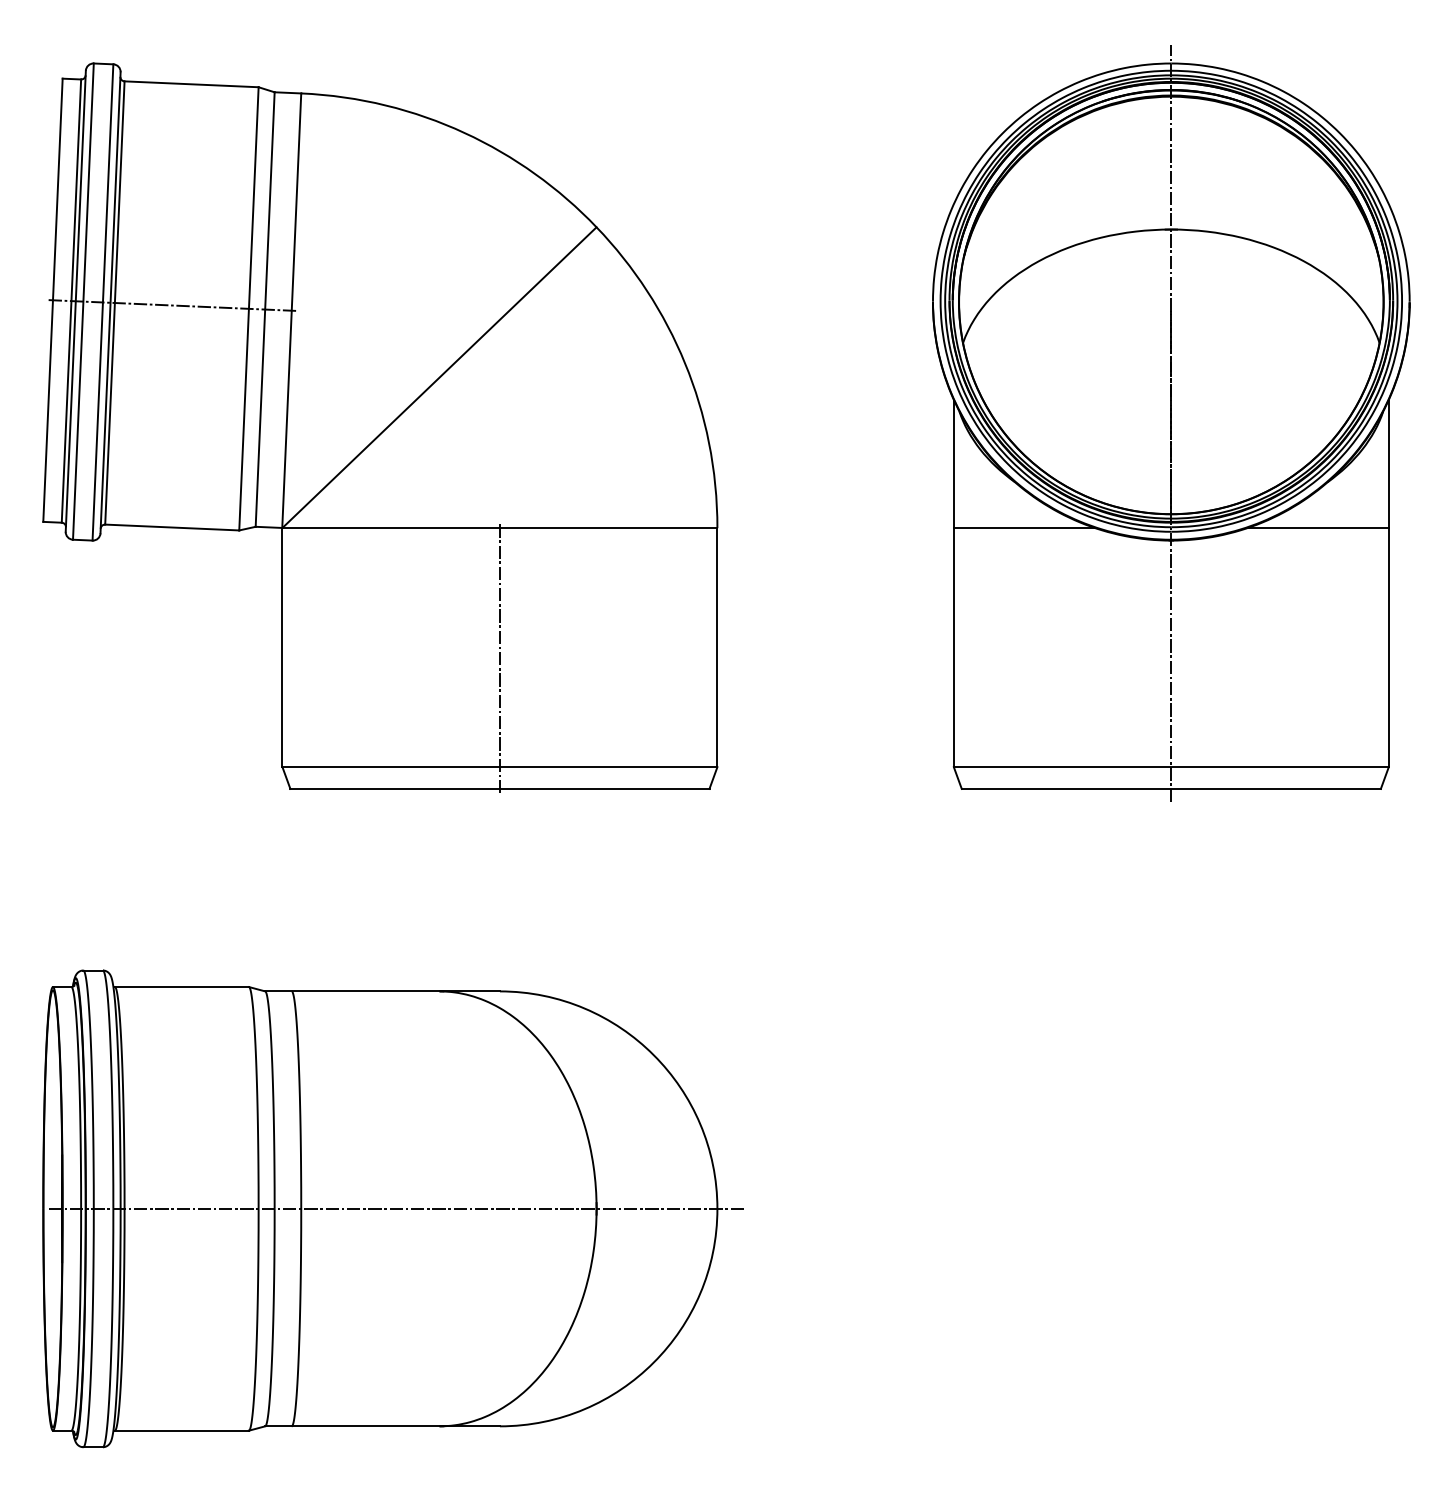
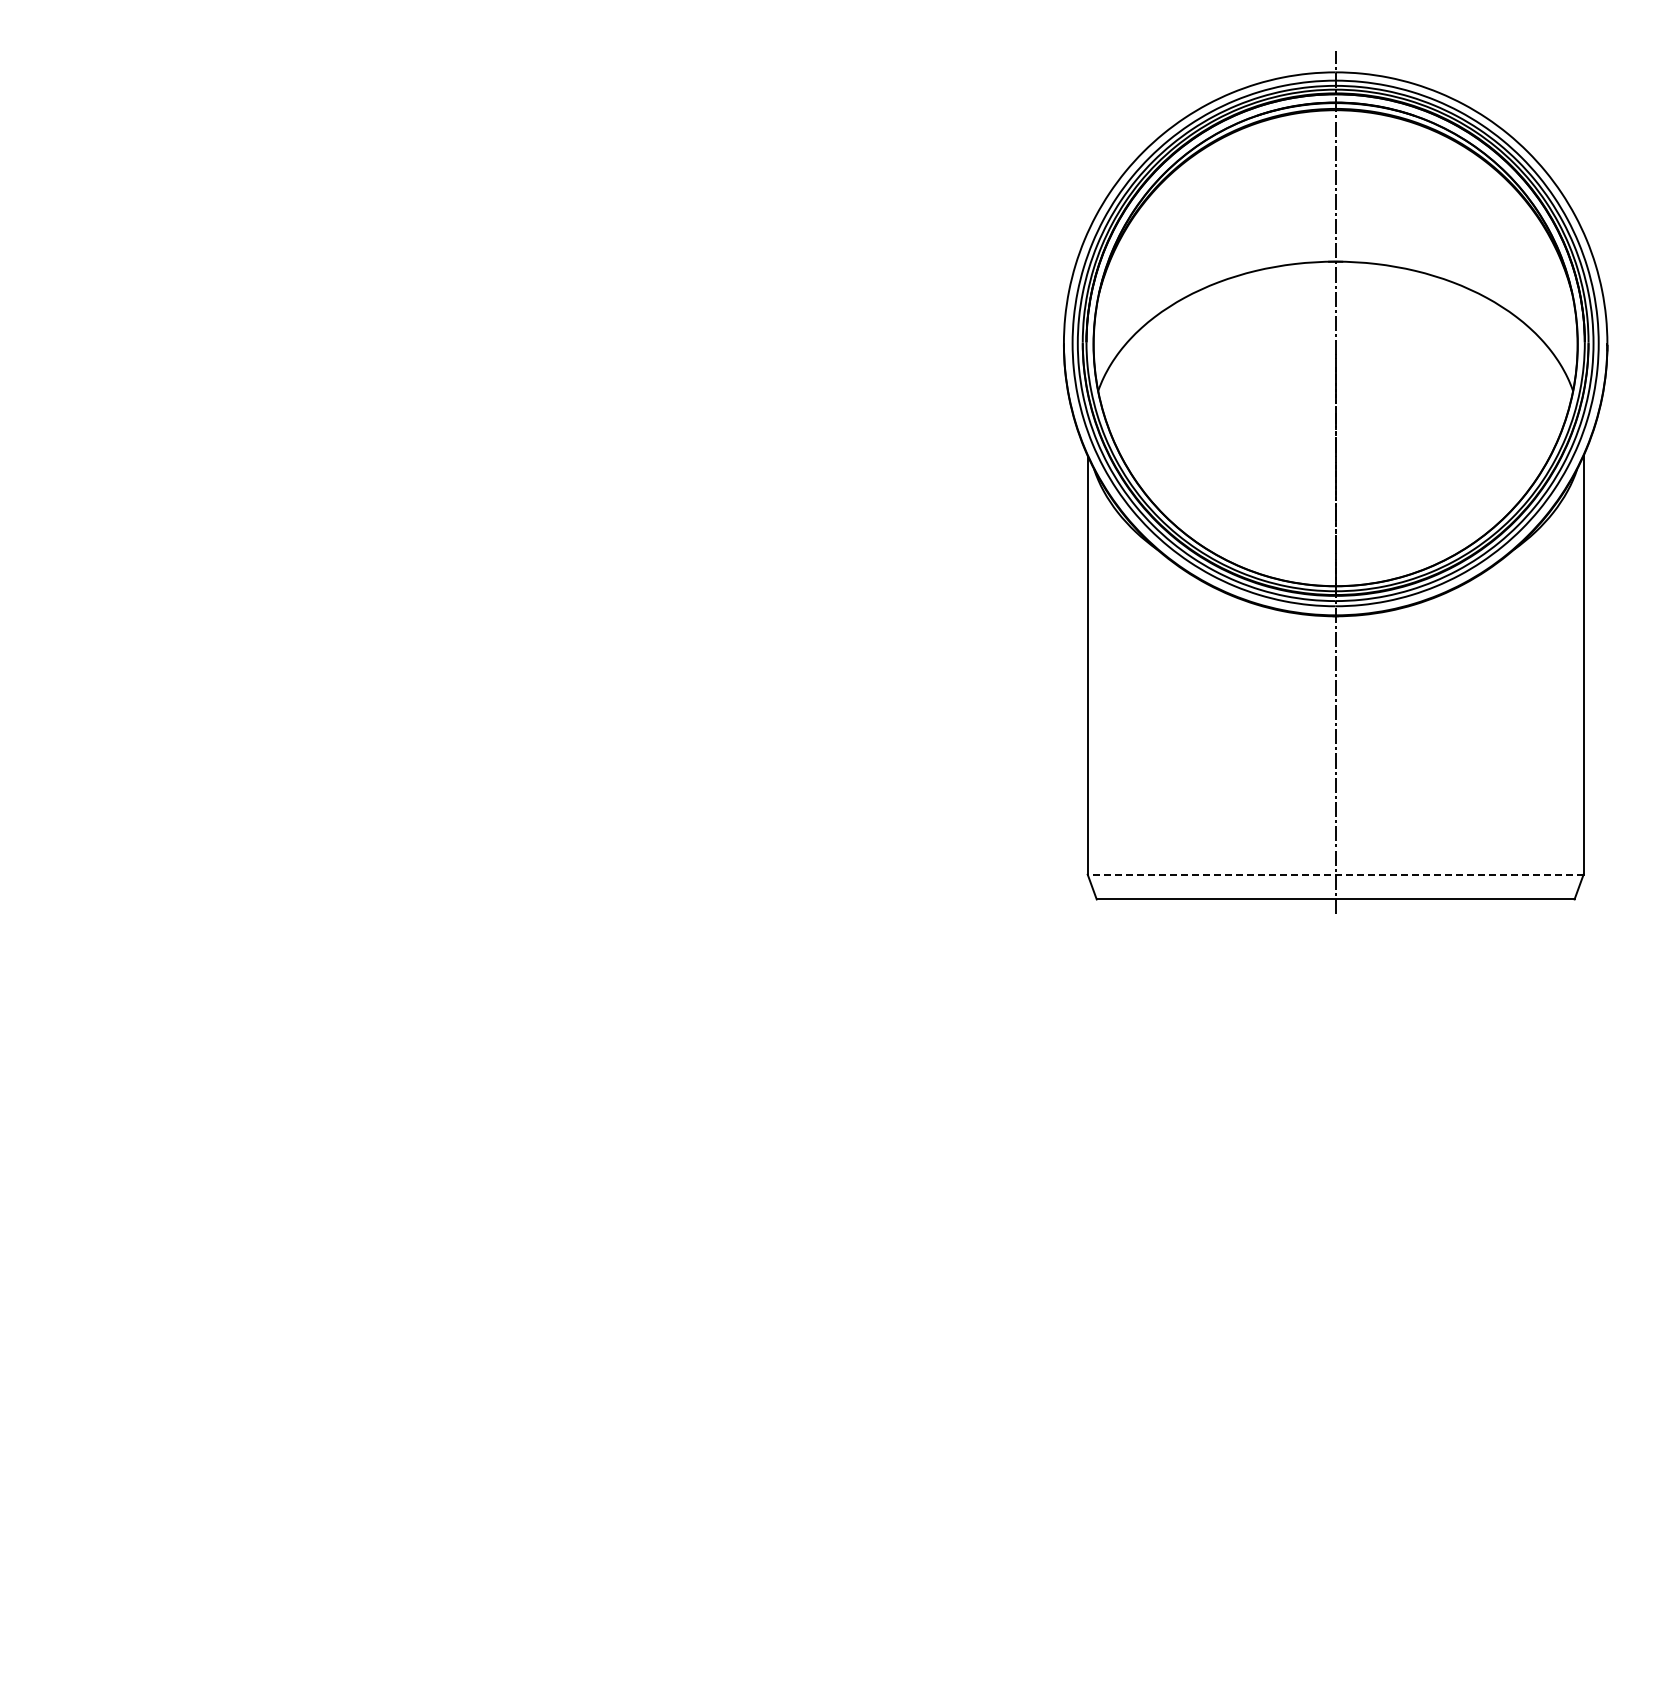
part: (380, 427) -> (433, 487), removed
line: (1024, 528) -> (1168, 602), removed
line: (1317, 528) -> (1502, 602), removed
line: (1171, 767) -> (1335, 874), solid -> dashed
part: (392, 1208) -> (447, 1377), removed

